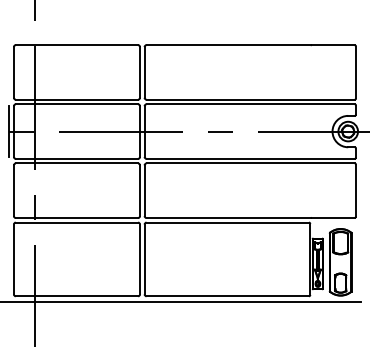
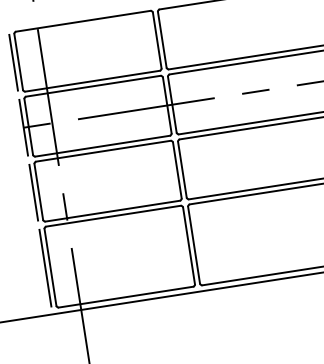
line: (9, 72) -> (13, 62), added
line: (9, 190) -> (33, 192), added
line: (9, 259) -> (45, 268), added

